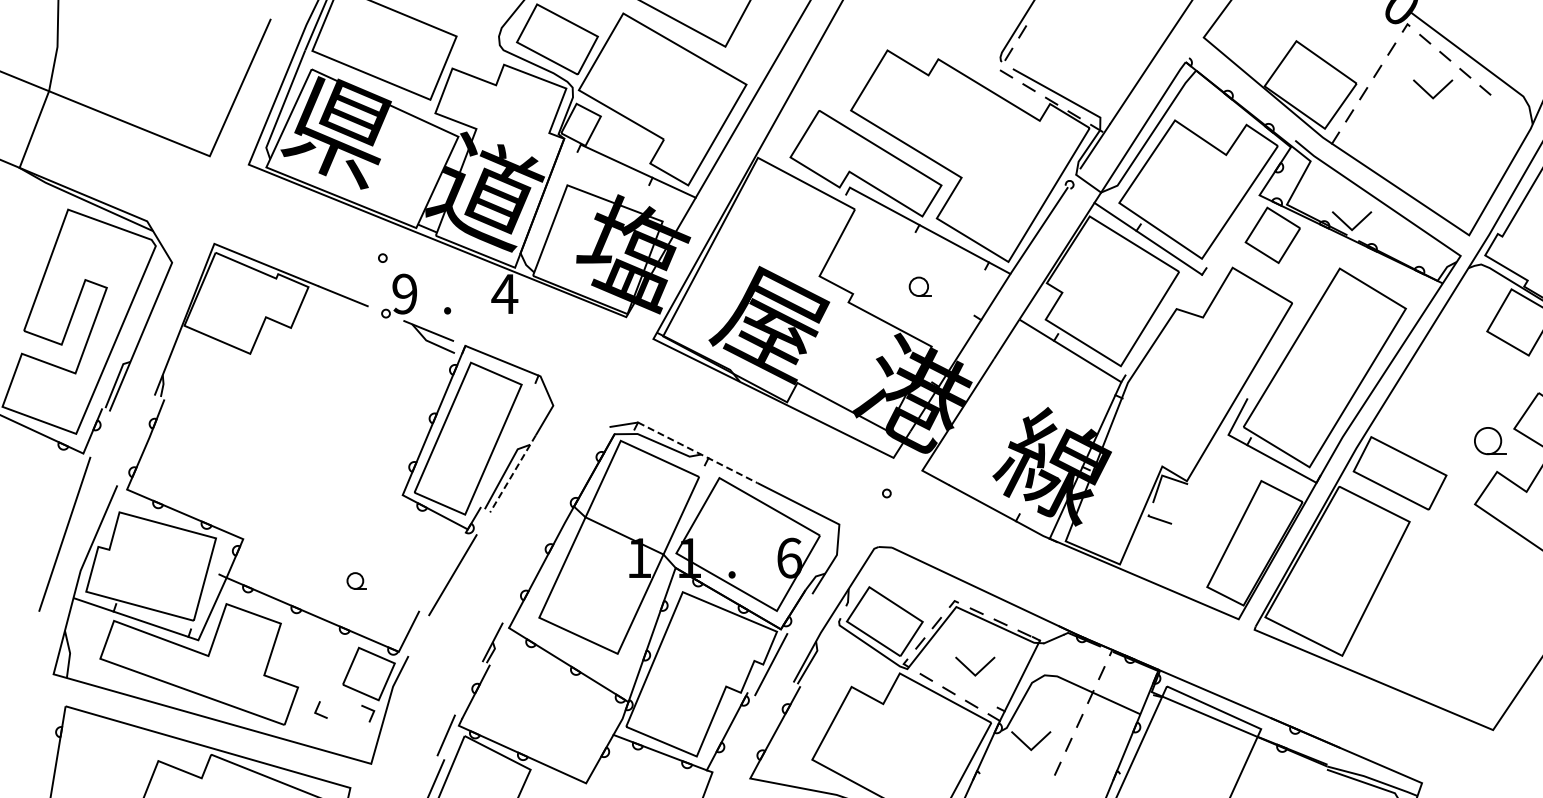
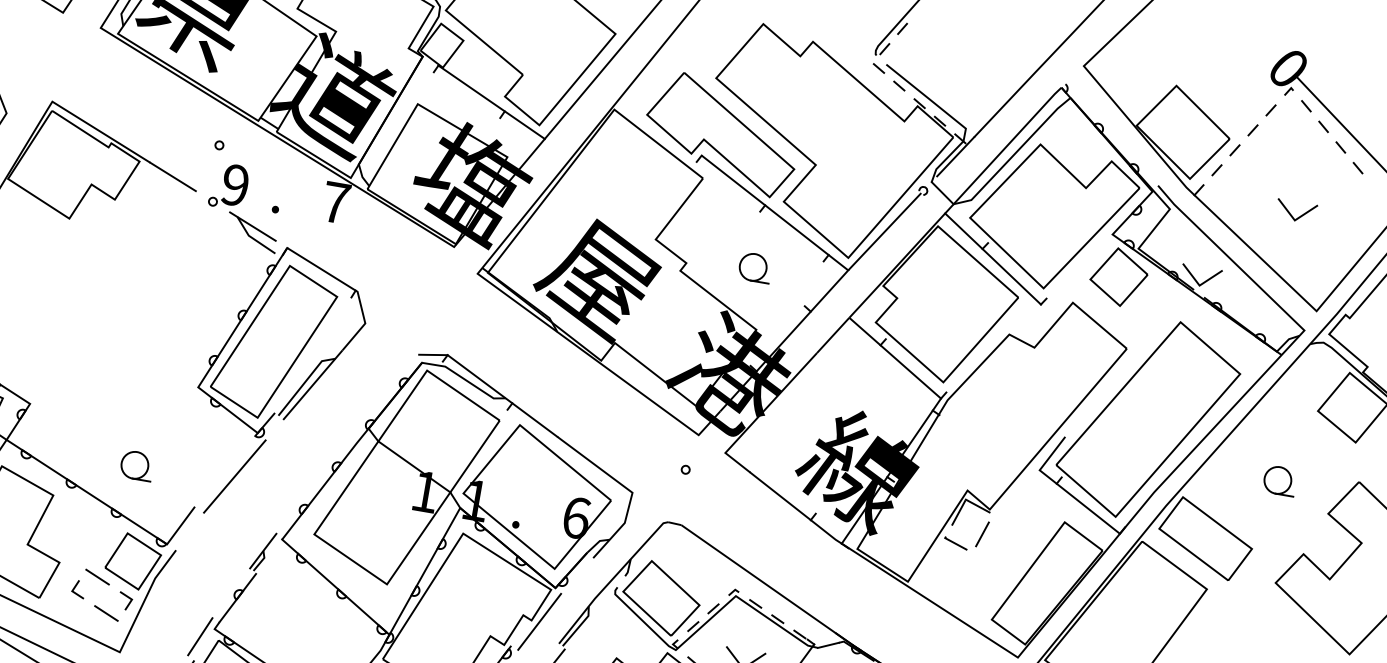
line: (1437, 92) -> (1300, 215), moved
part: (920, 286) -> (755, 267), size x1.43
text: (504, 293) -> (335, 202), 4 -> 7
part: (1490, 441) -> (1280, 481), moved
line: (697, 452) -> (502, 395), dashed -> solid
line: (512, 473) -> (312, 384), dashed -> solid
line: (1183, 505) -> (982, 533), added
part: (356, 580) -> (136, 465), size x1.67
line: (337, 694) -> (97, 576), added
line: (351, 728) -> (106, 613), added

